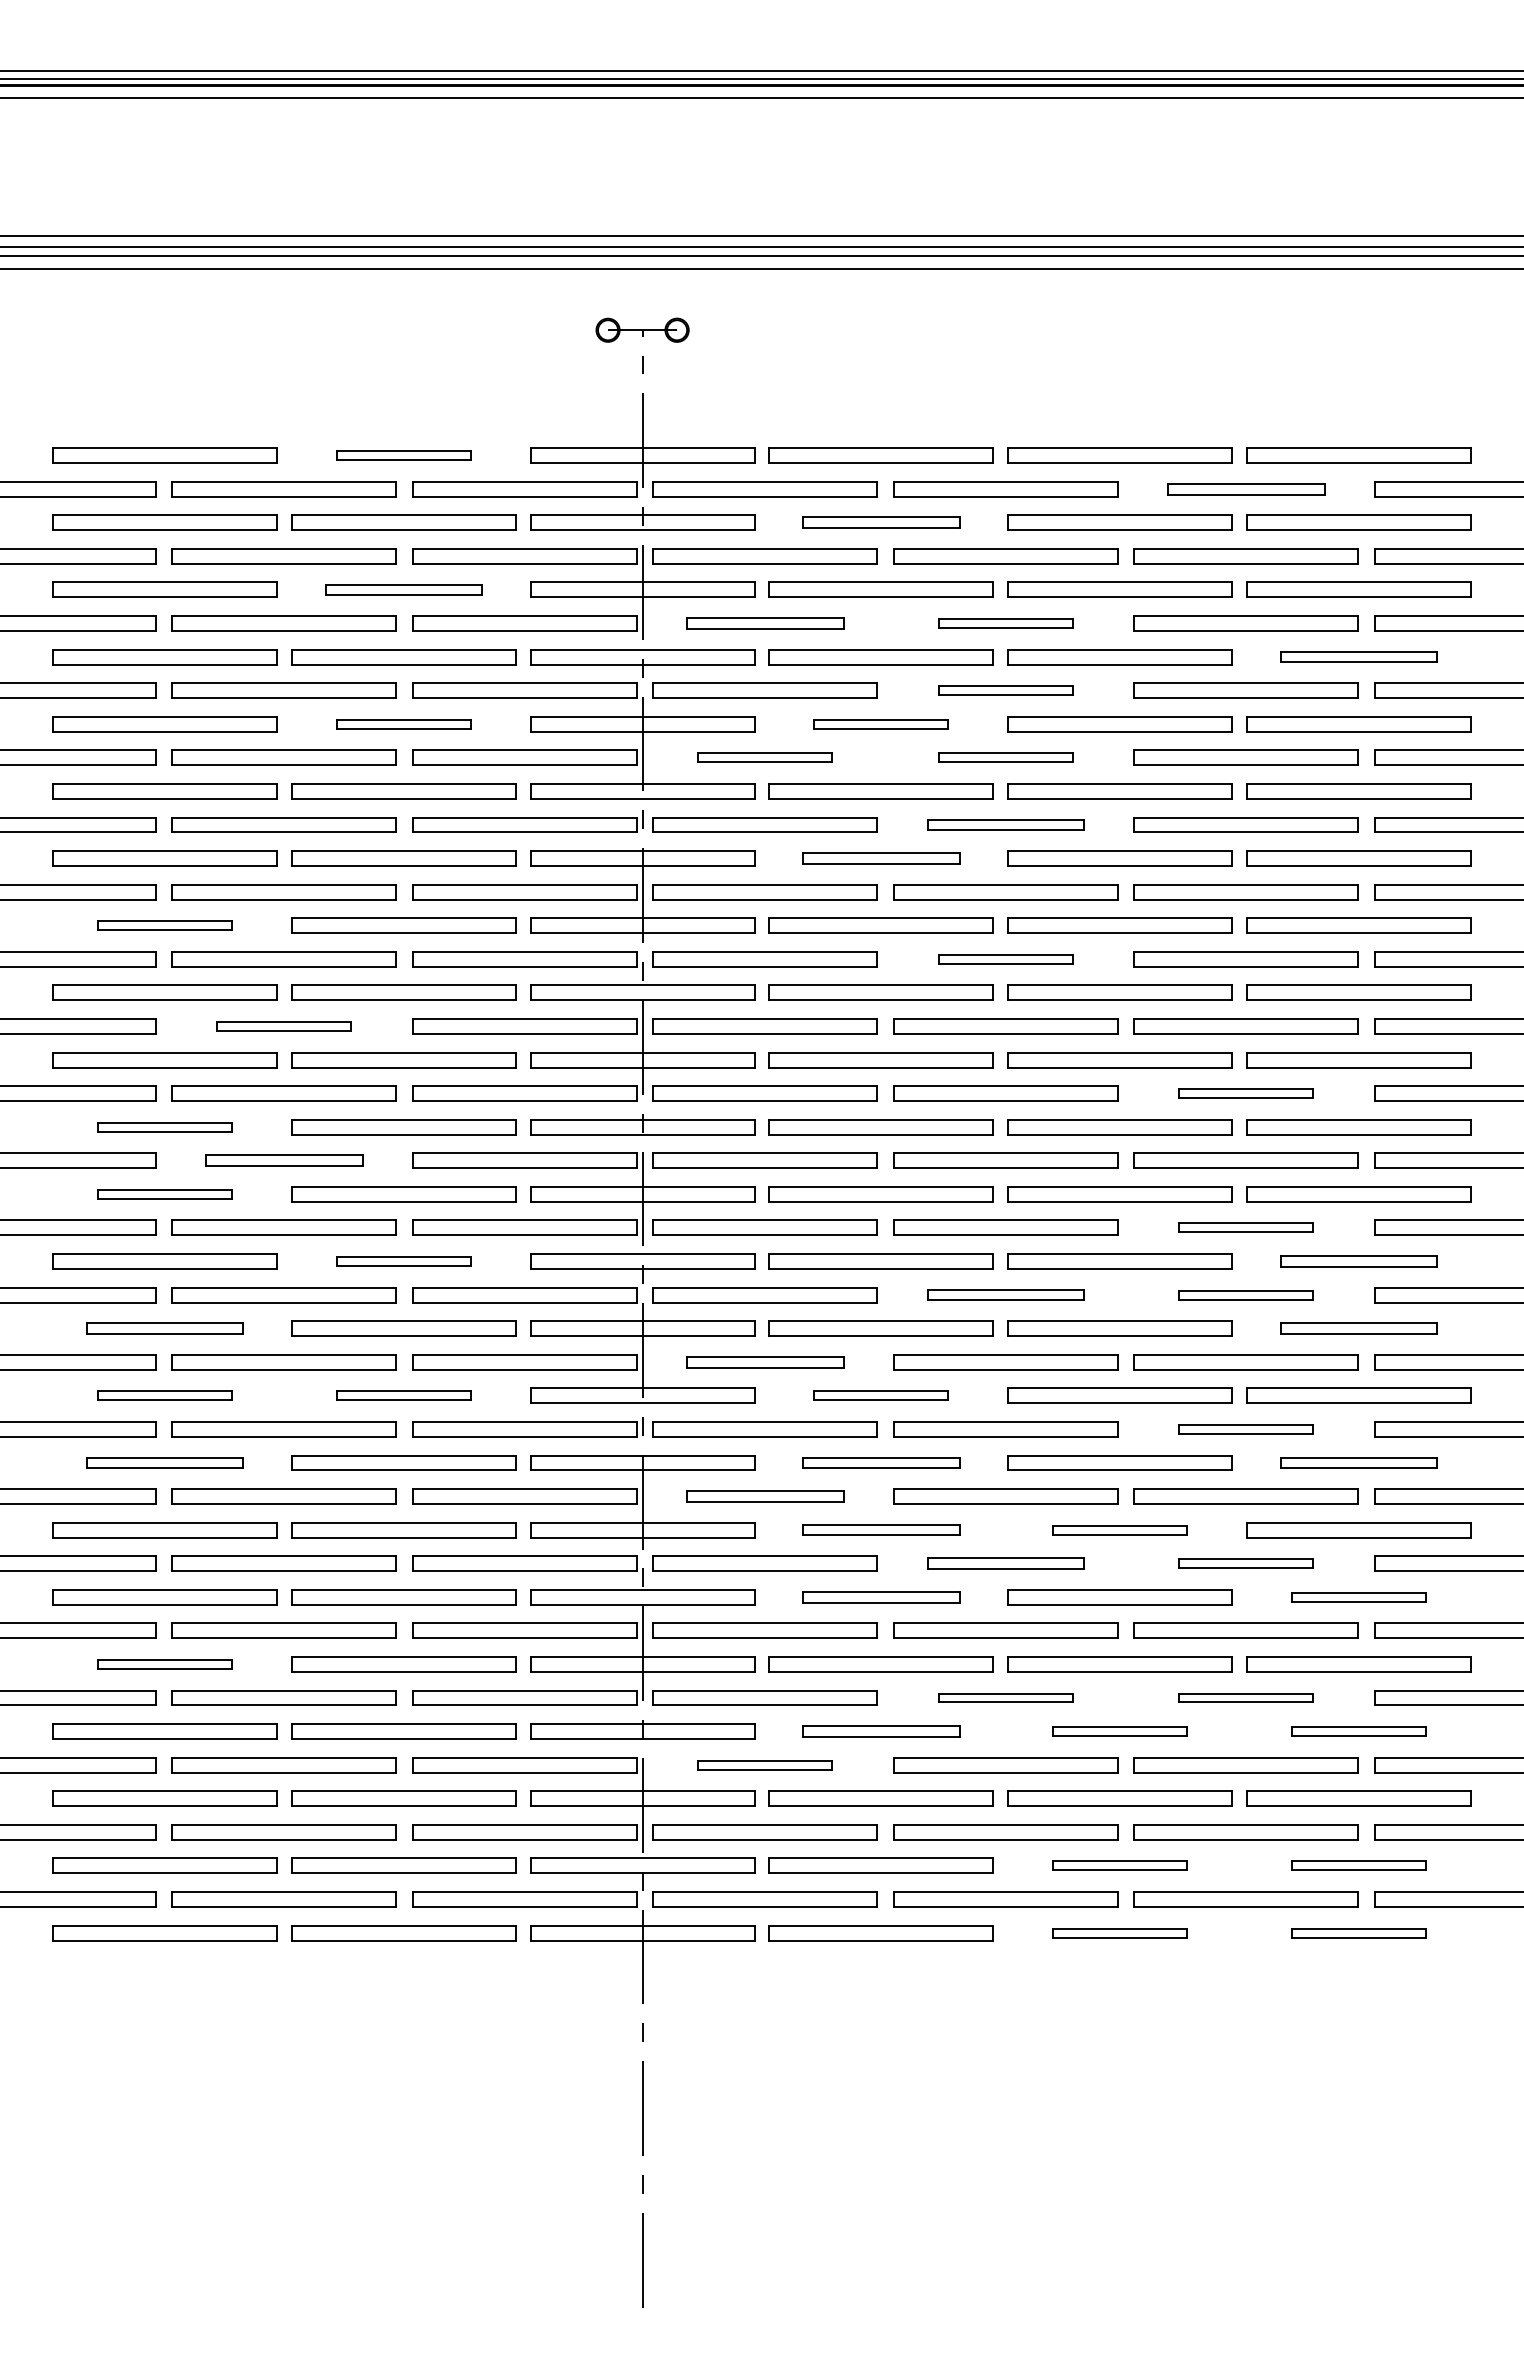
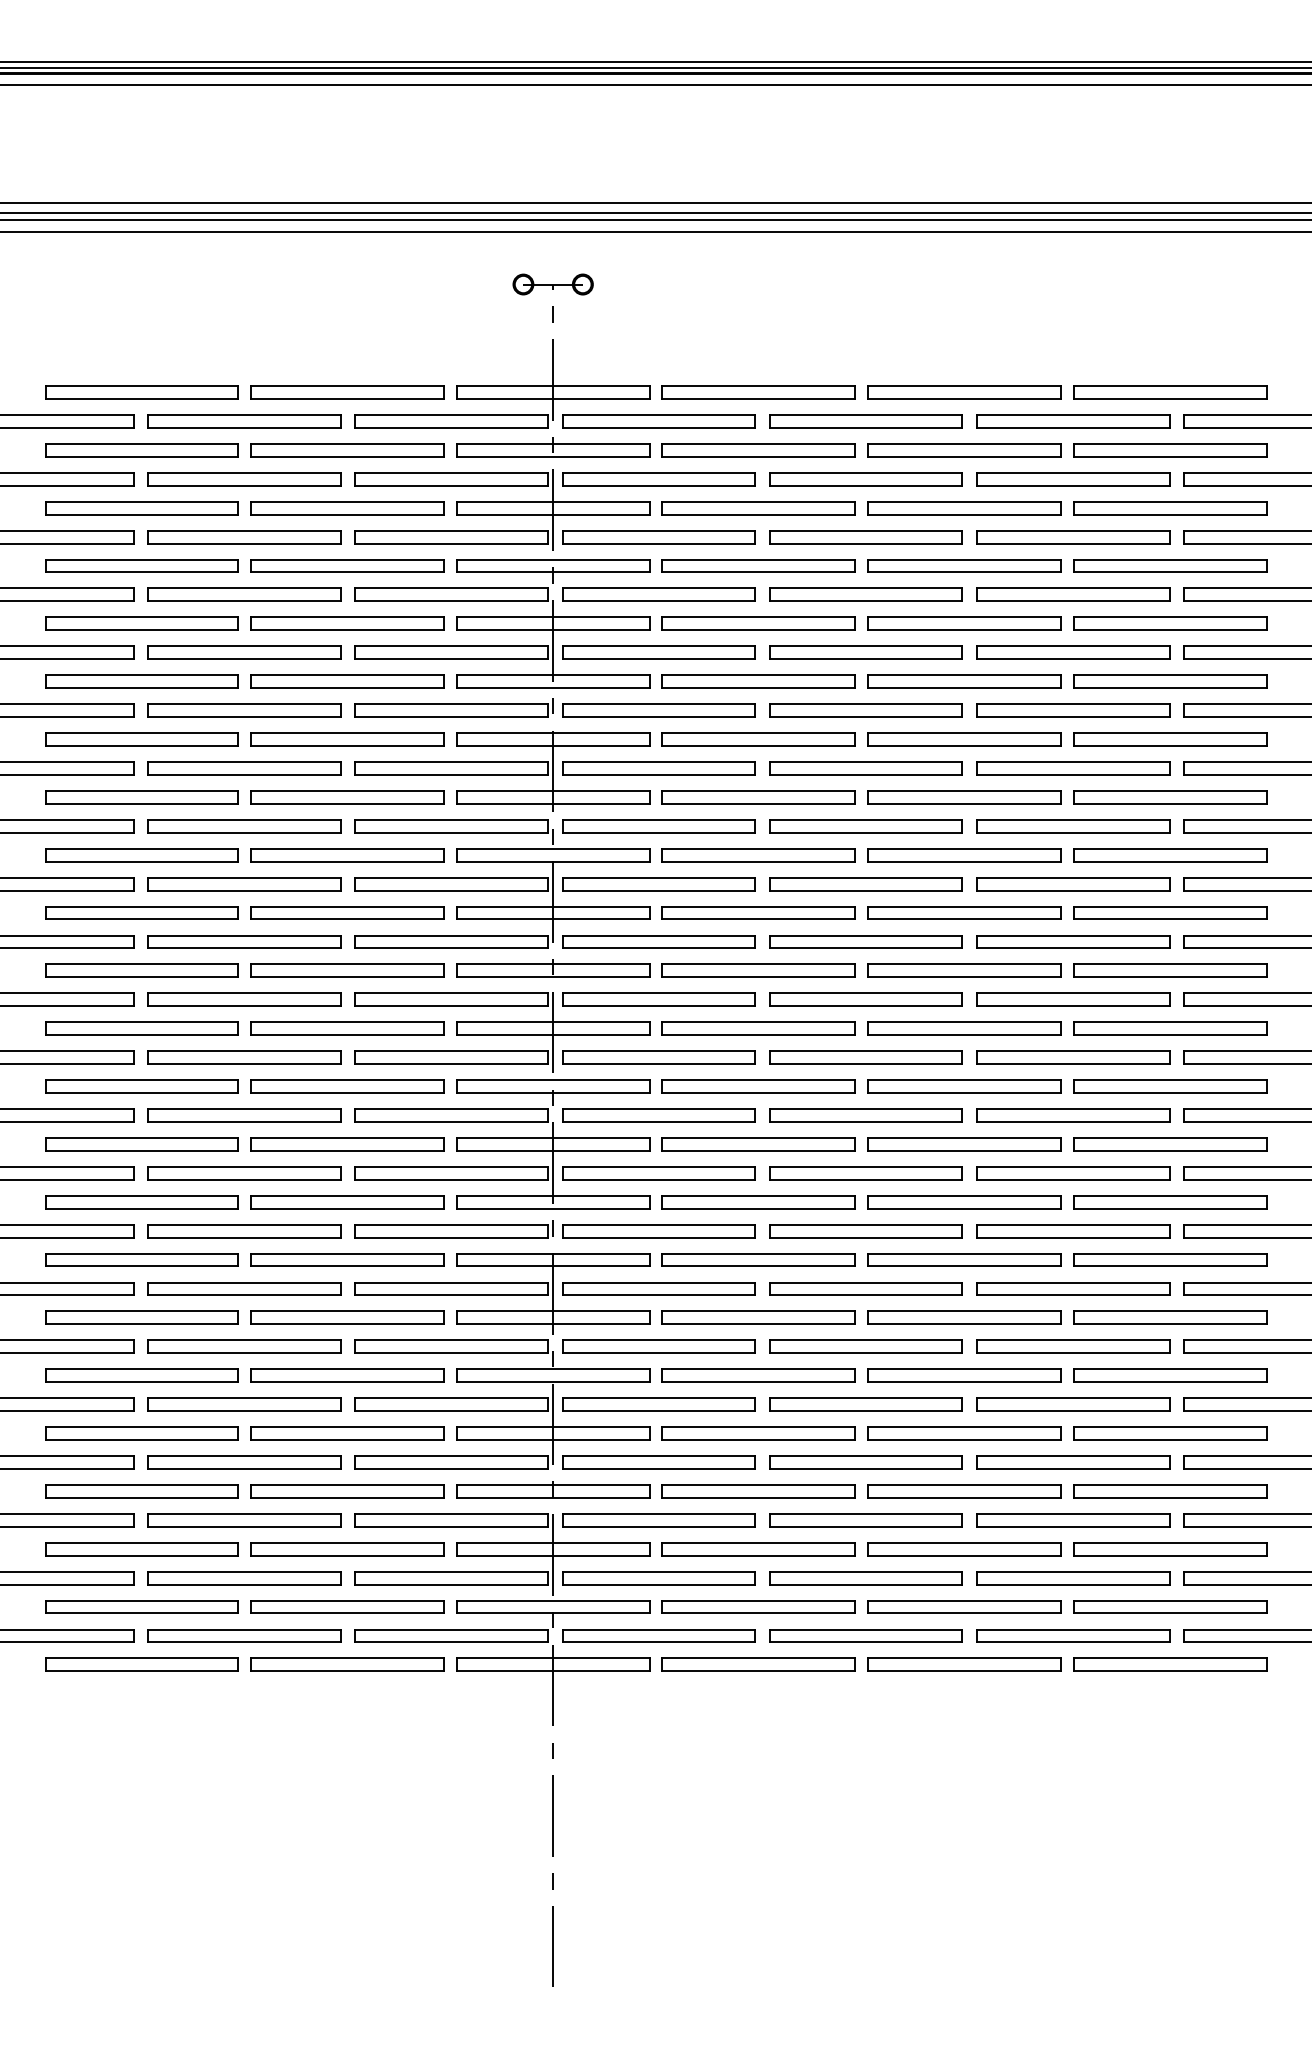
part: (403, 455) -> (347, 392), size x1.67
part: (1245, 489) -> (1072, 421), size x1.43
part: (880, 522) -> (758, 450), size x1.43
part: (403, 589) -> (347, 507), size x1.43
part: (764, 623) -> (658, 537), size x1.43
part: (1005, 623) -> (865, 537), size x1.67
part: (1358, 657) -> (1169, 566), size x1.43
part: (1005, 690) -> (865, 594), size x1.67
part: (403, 724) -> (347, 624), size x1.67
part: (880, 724) -> (758, 624), size x1.67
part: (764, 757) -> (658, 652), size x1.67
part: (1005, 757) -> (865, 652), size x1.67
part: (1005, 824) -> (865, 710), size x1.43
part: (880, 858) -> (758, 739), size x1.43
part: (164, 925) -> (141, 797), size x1.67
part: (1005, 959) -> (865, 826), size x1.67
part: (283, 1026) -> (243, 884), size x1.67
part: (1245, 1093) -> (1072, 941), size x1.67
part: (164, 1127) -> (141, 971), size x1.67
part: (283, 1160) -> (243, 999), size x1.43
part: (164, 1194) -> (141, 1028), size x1.67
part: (1245, 1227) -> (1072, 1057), size x1.67
part: (403, 1261) -> (347, 1086), size x1.67
part: (1358, 1261) -> (1169, 1086), size x1.43
part: (1005, 1295) -> (865, 1115), size x1.43
part: (1245, 1295) -> (1072, 1115), size x1.67
part: (164, 1328) -> (141, 1144), size x1.43
part: (1358, 1328) -> (1169, 1144), size x1.43
part: (764, 1362) -> (658, 1173), size x1.43
part: (164, 1395) -> (141, 1201), size x1.67
part: (403, 1395) -> (347, 1201), size x1.67
part: (880, 1395) -> (758, 1201), size x1.67
part: (1245, 1429) -> (1072, 1231), size x1.67
part: (164, 1462) -> (141, 1259), size x1.43
part: (880, 1462) -> (758, 1259), size x1.43
part: (1358, 1462) -> (1169, 1259), size x1.43
part: (764, 1496) -> (658, 1288), size x1.43
part: (880, 1530) -> (758, 1318), size x1.43
part: (1119, 1530) -> (963, 1318), size x1.67
part: (1005, 1563) -> (865, 1346), size x1.43
part: (1245, 1563) -> (1072, 1346), size x1.67
part: (880, 1597) -> (758, 1375), size x1.43
part: (1358, 1597) -> (1169, 1375), size x1.67
part: (164, 1664) -> (141, 1433), size x1.67
part: (1005, 1697) -> (865, 1461), size x1.67
part: (1245, 1697) -> (1072, 1461), size x1.67
part: (880, 1731) -> (758, 1491), size x1.43
part: (1119, 1731) -> (963, 1491), size x1.67
part: (1358, 1731) -> (1169, 1491), size x1.67
part: (764, 1765) -> (658, 1520), size x1.67
part: (1119, 1865) -> (963, 1606), size x1.67
part: (1358, 1865) -> (1169, 1606), size x1.67
part: (1119, 1933) -> (963, 1665), size x1.67
part: (1358, 1933) -> (1169, 1665), size x1.67

